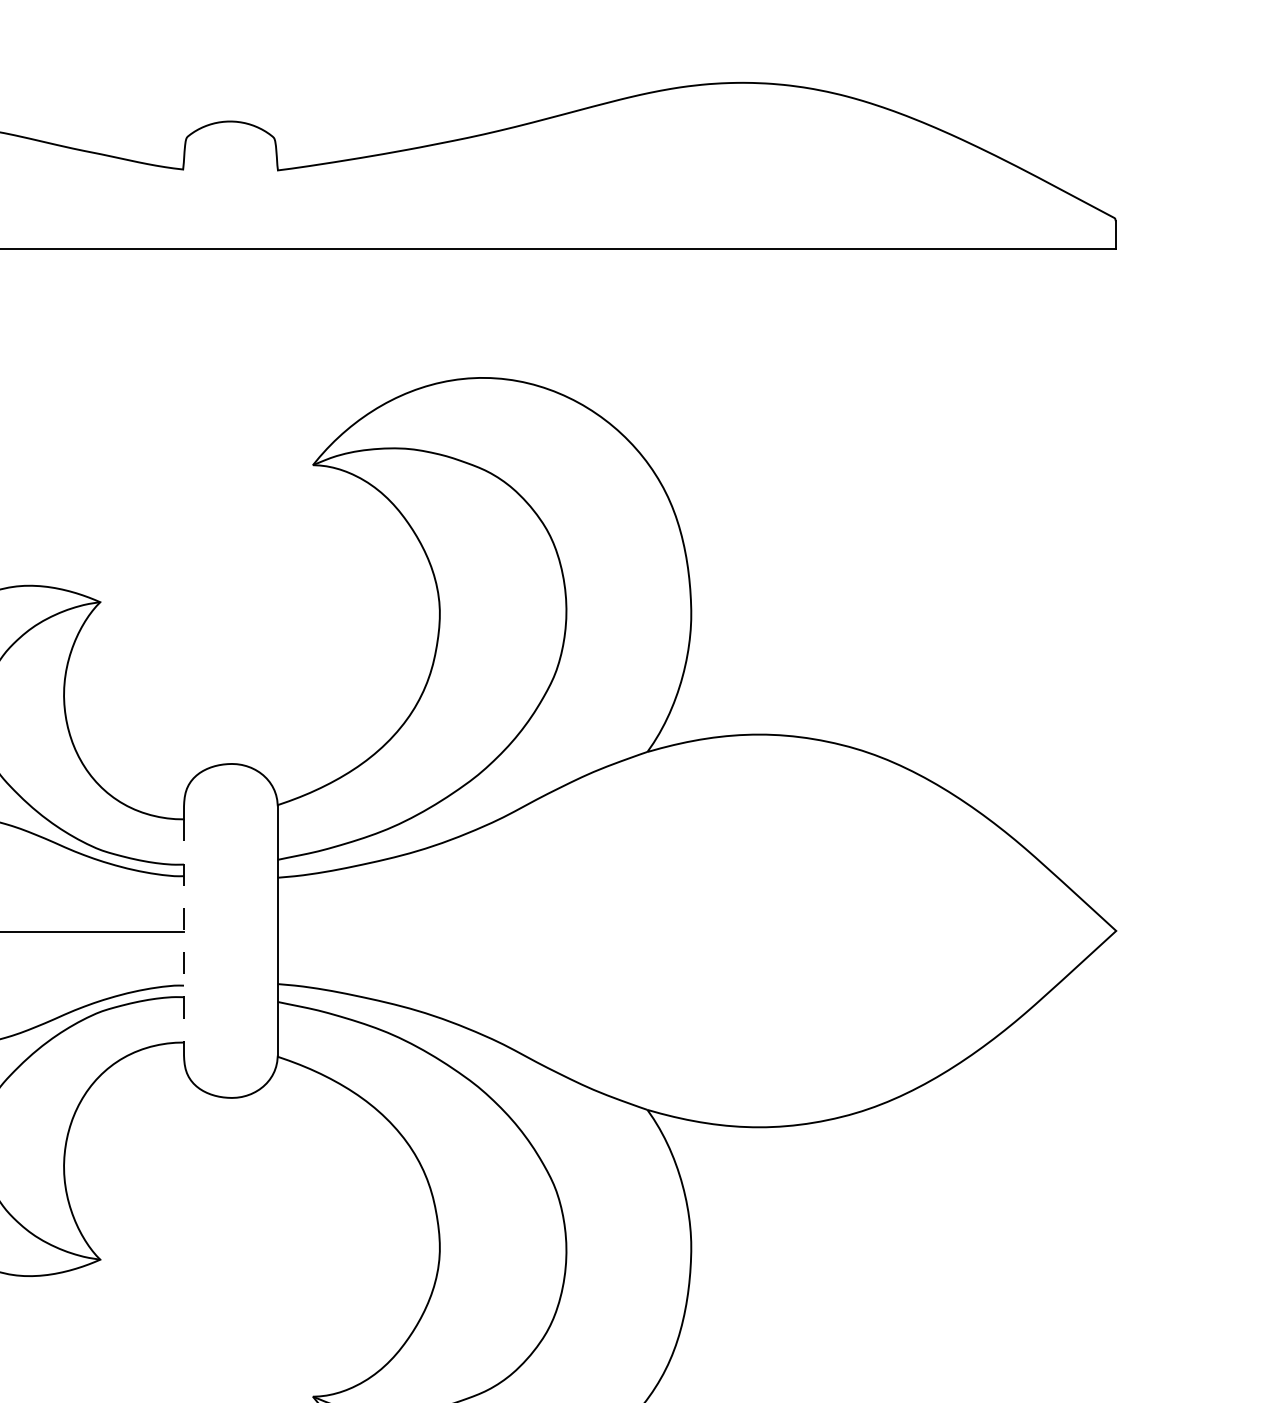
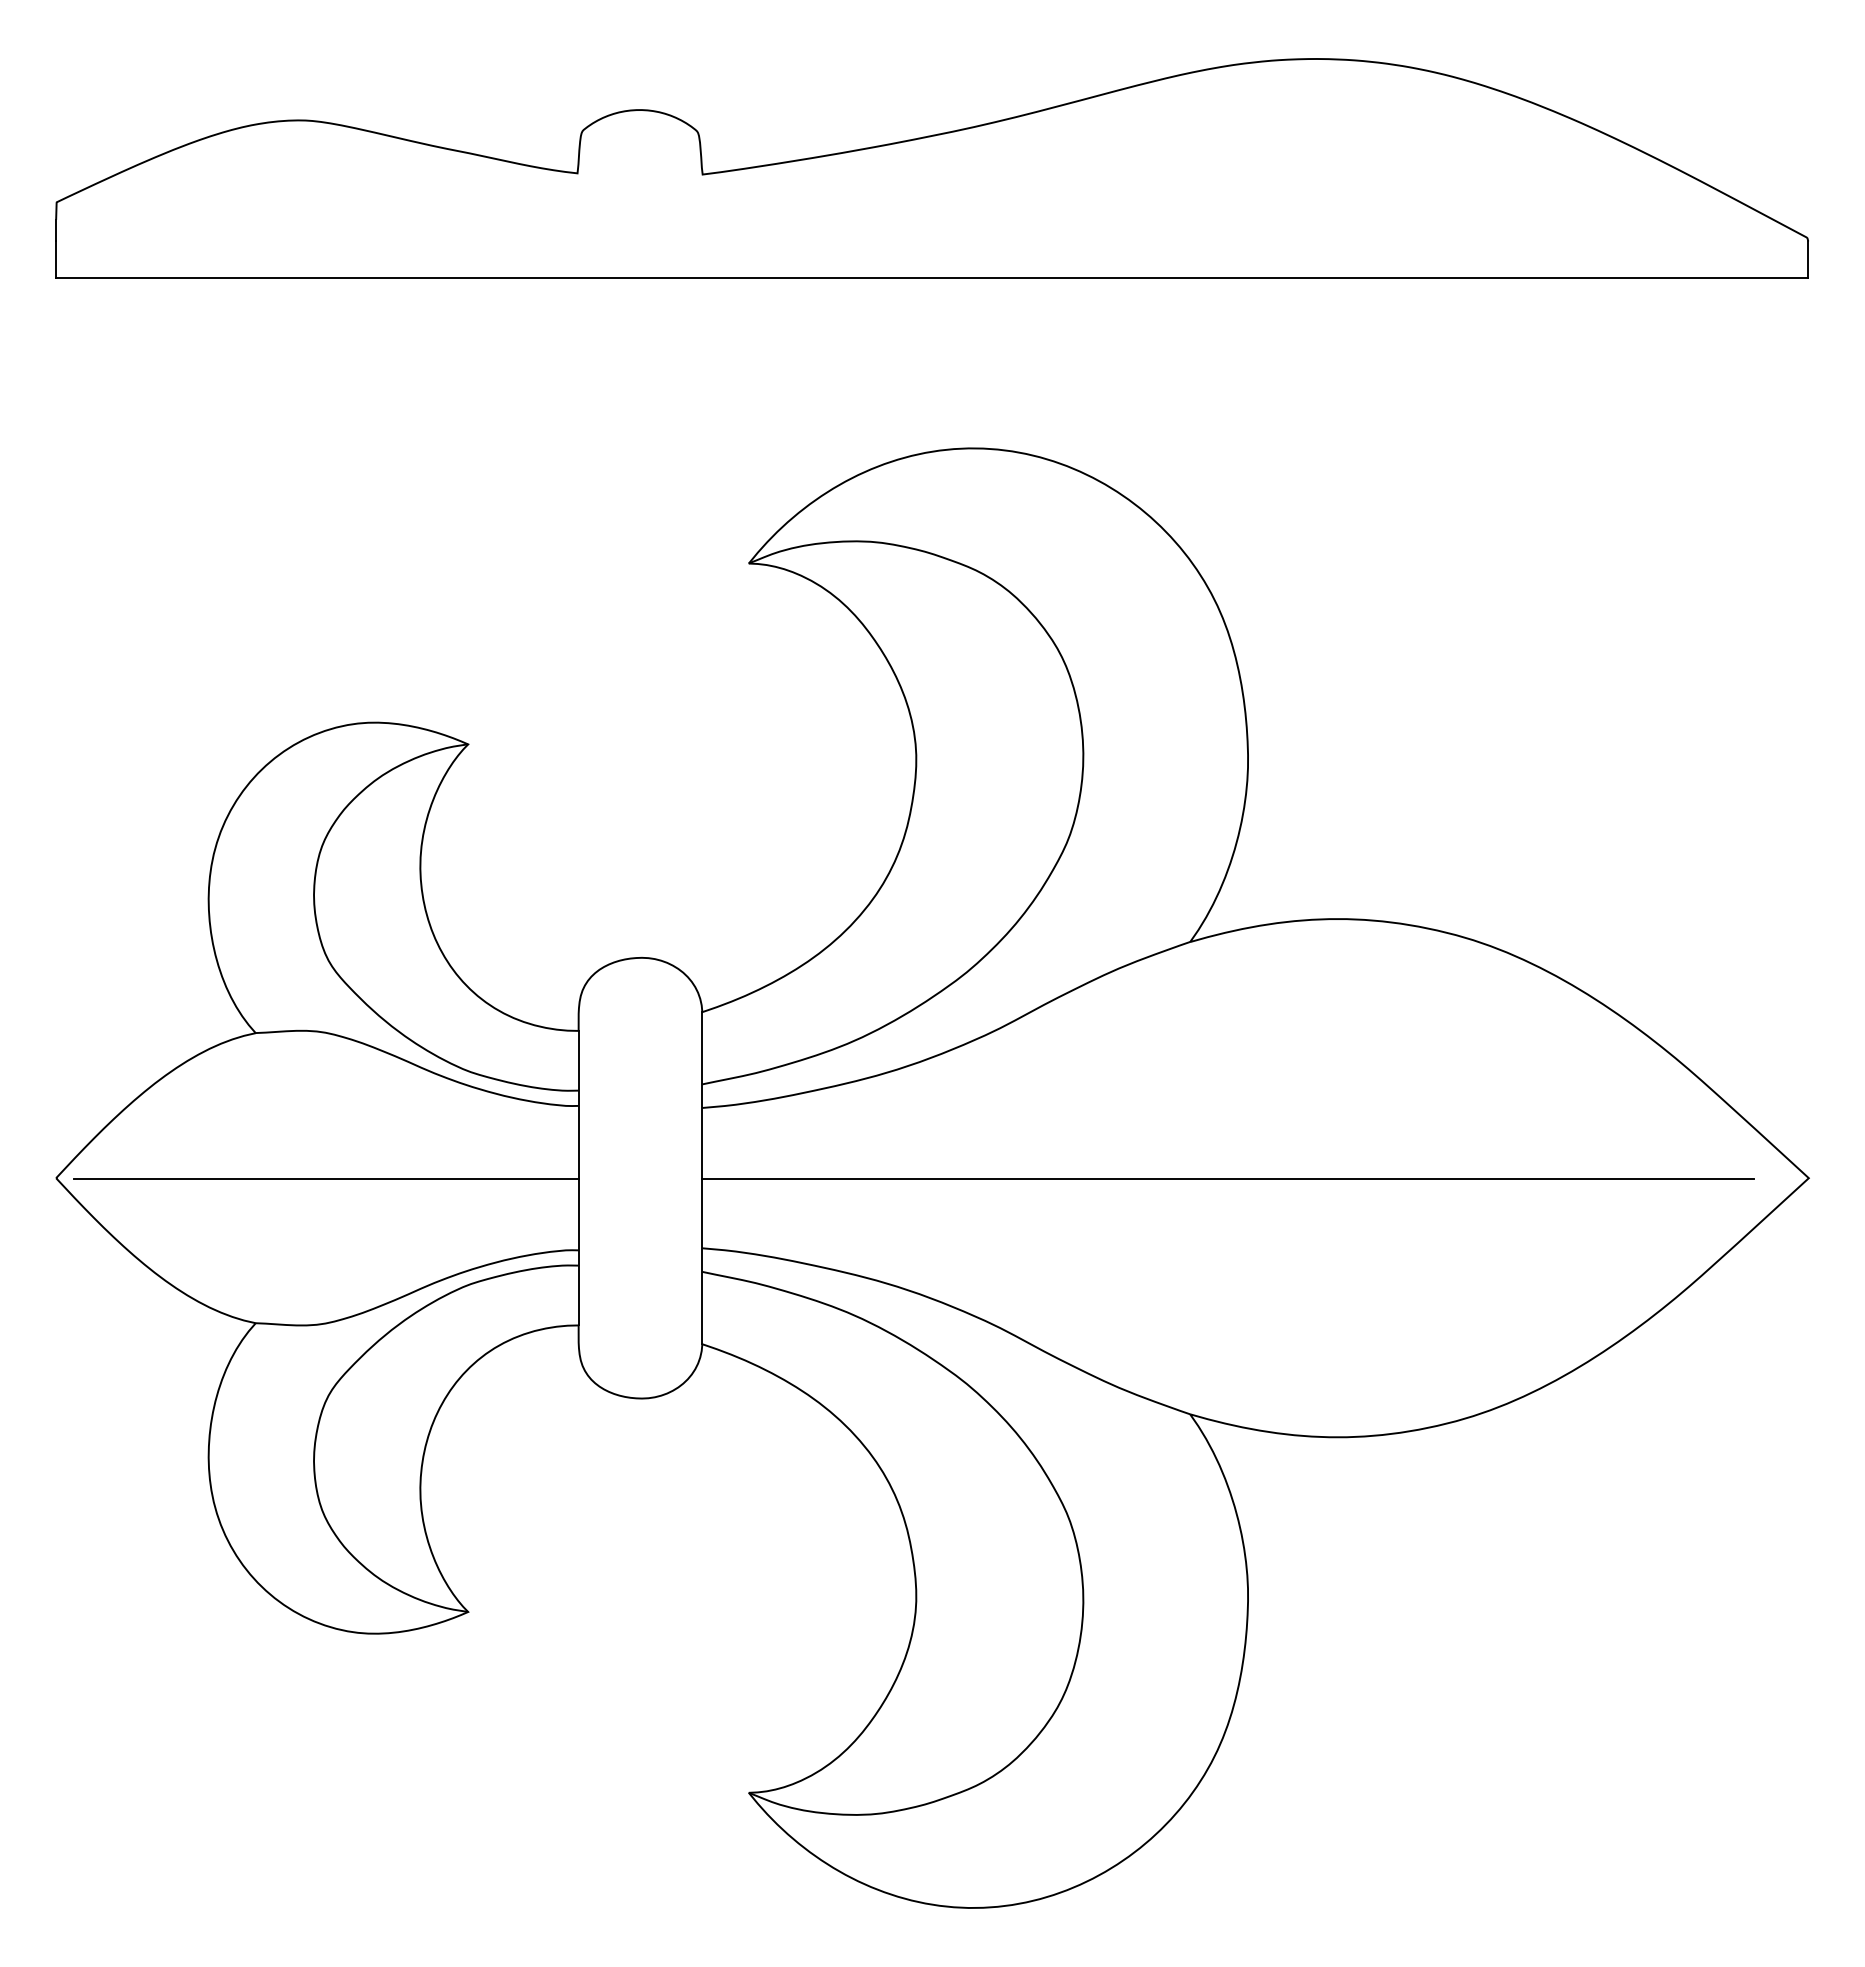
line: (183, 931) -> (578, 1178), dashed -> solid
line: (676, 931) -> (1228, 1179), added

